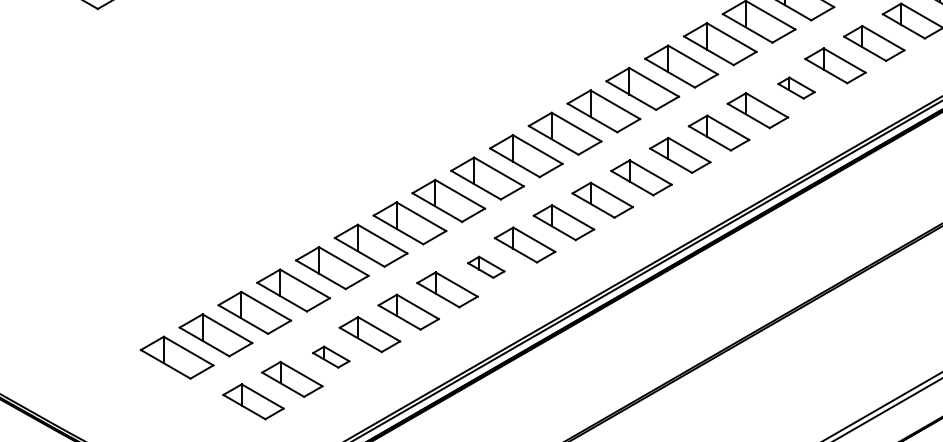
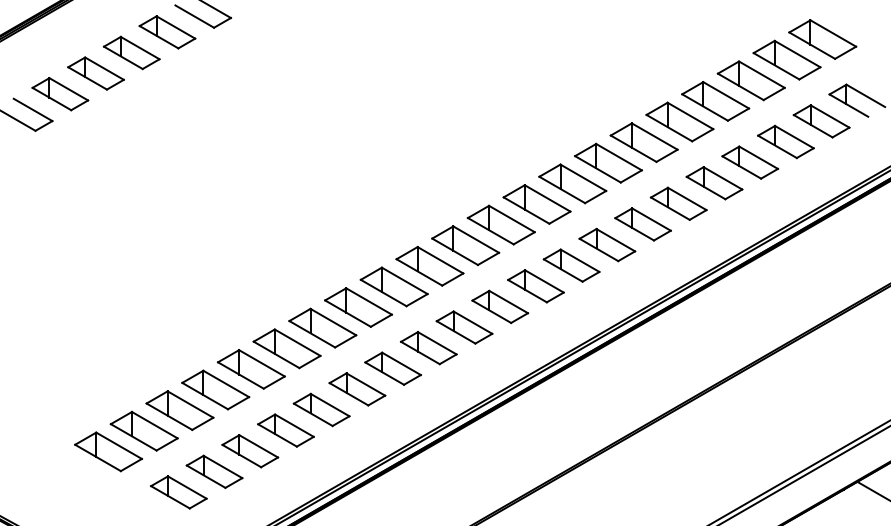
part: (796, 87) -> (678, 203), size x1.67
part: (485, 267) -> (392, 368), size x1.67
part: (331, 357) -> (250, 451), size x1.67

